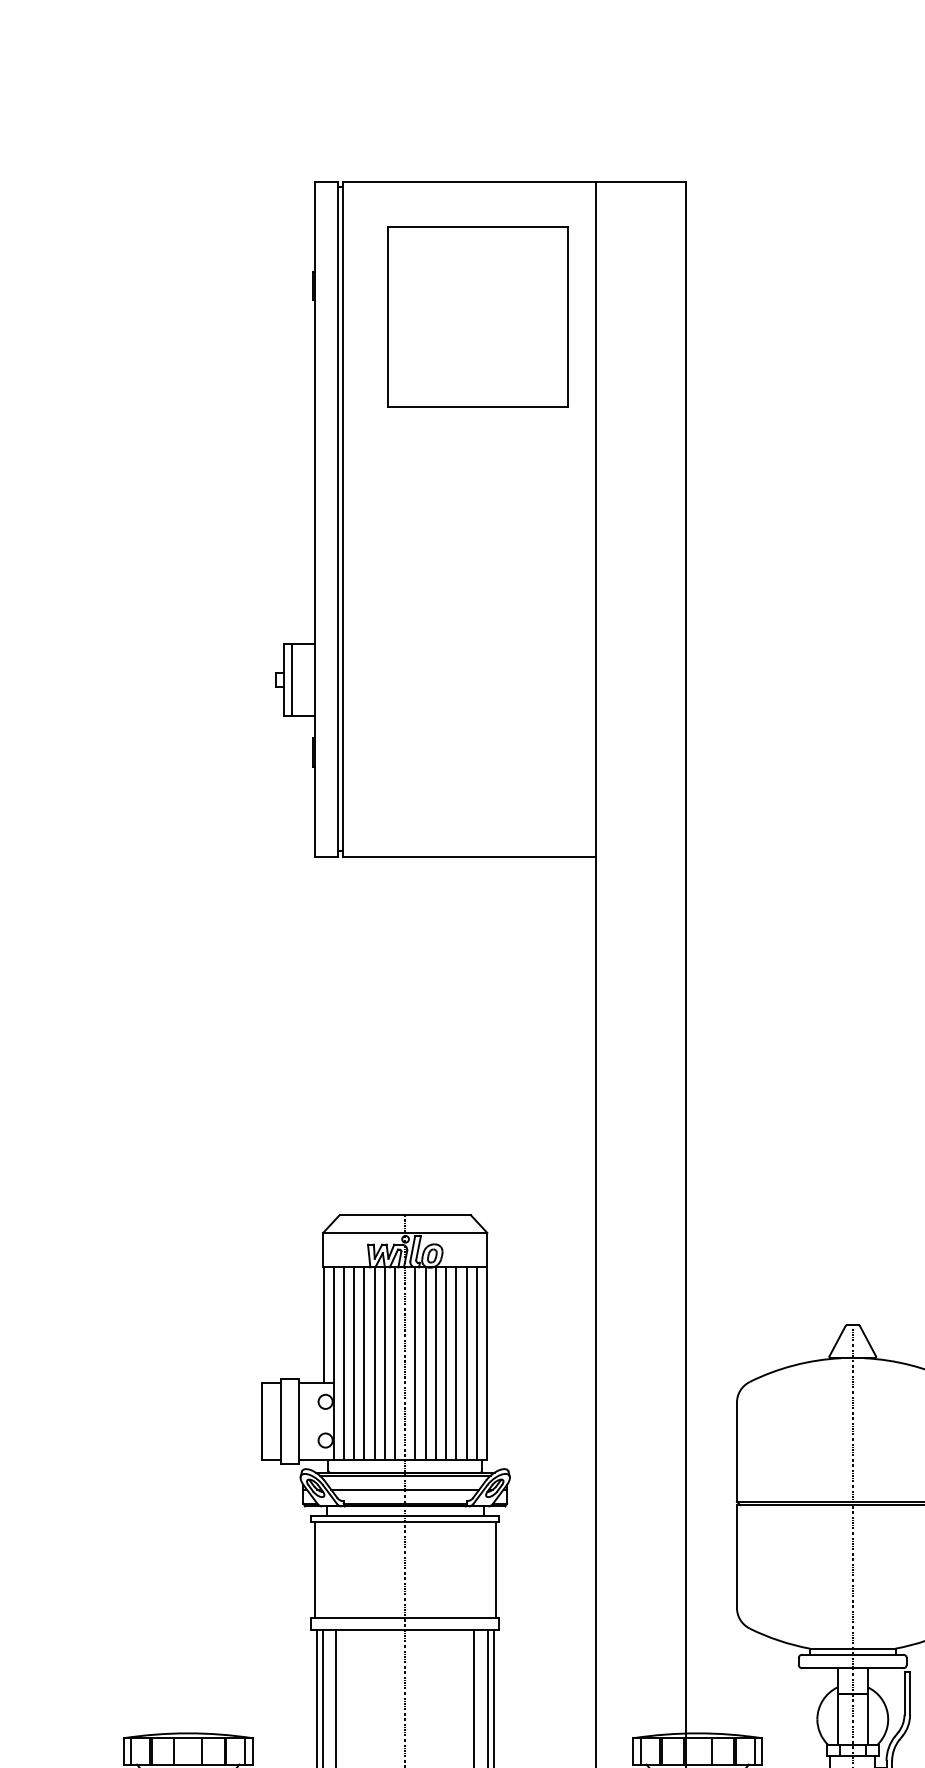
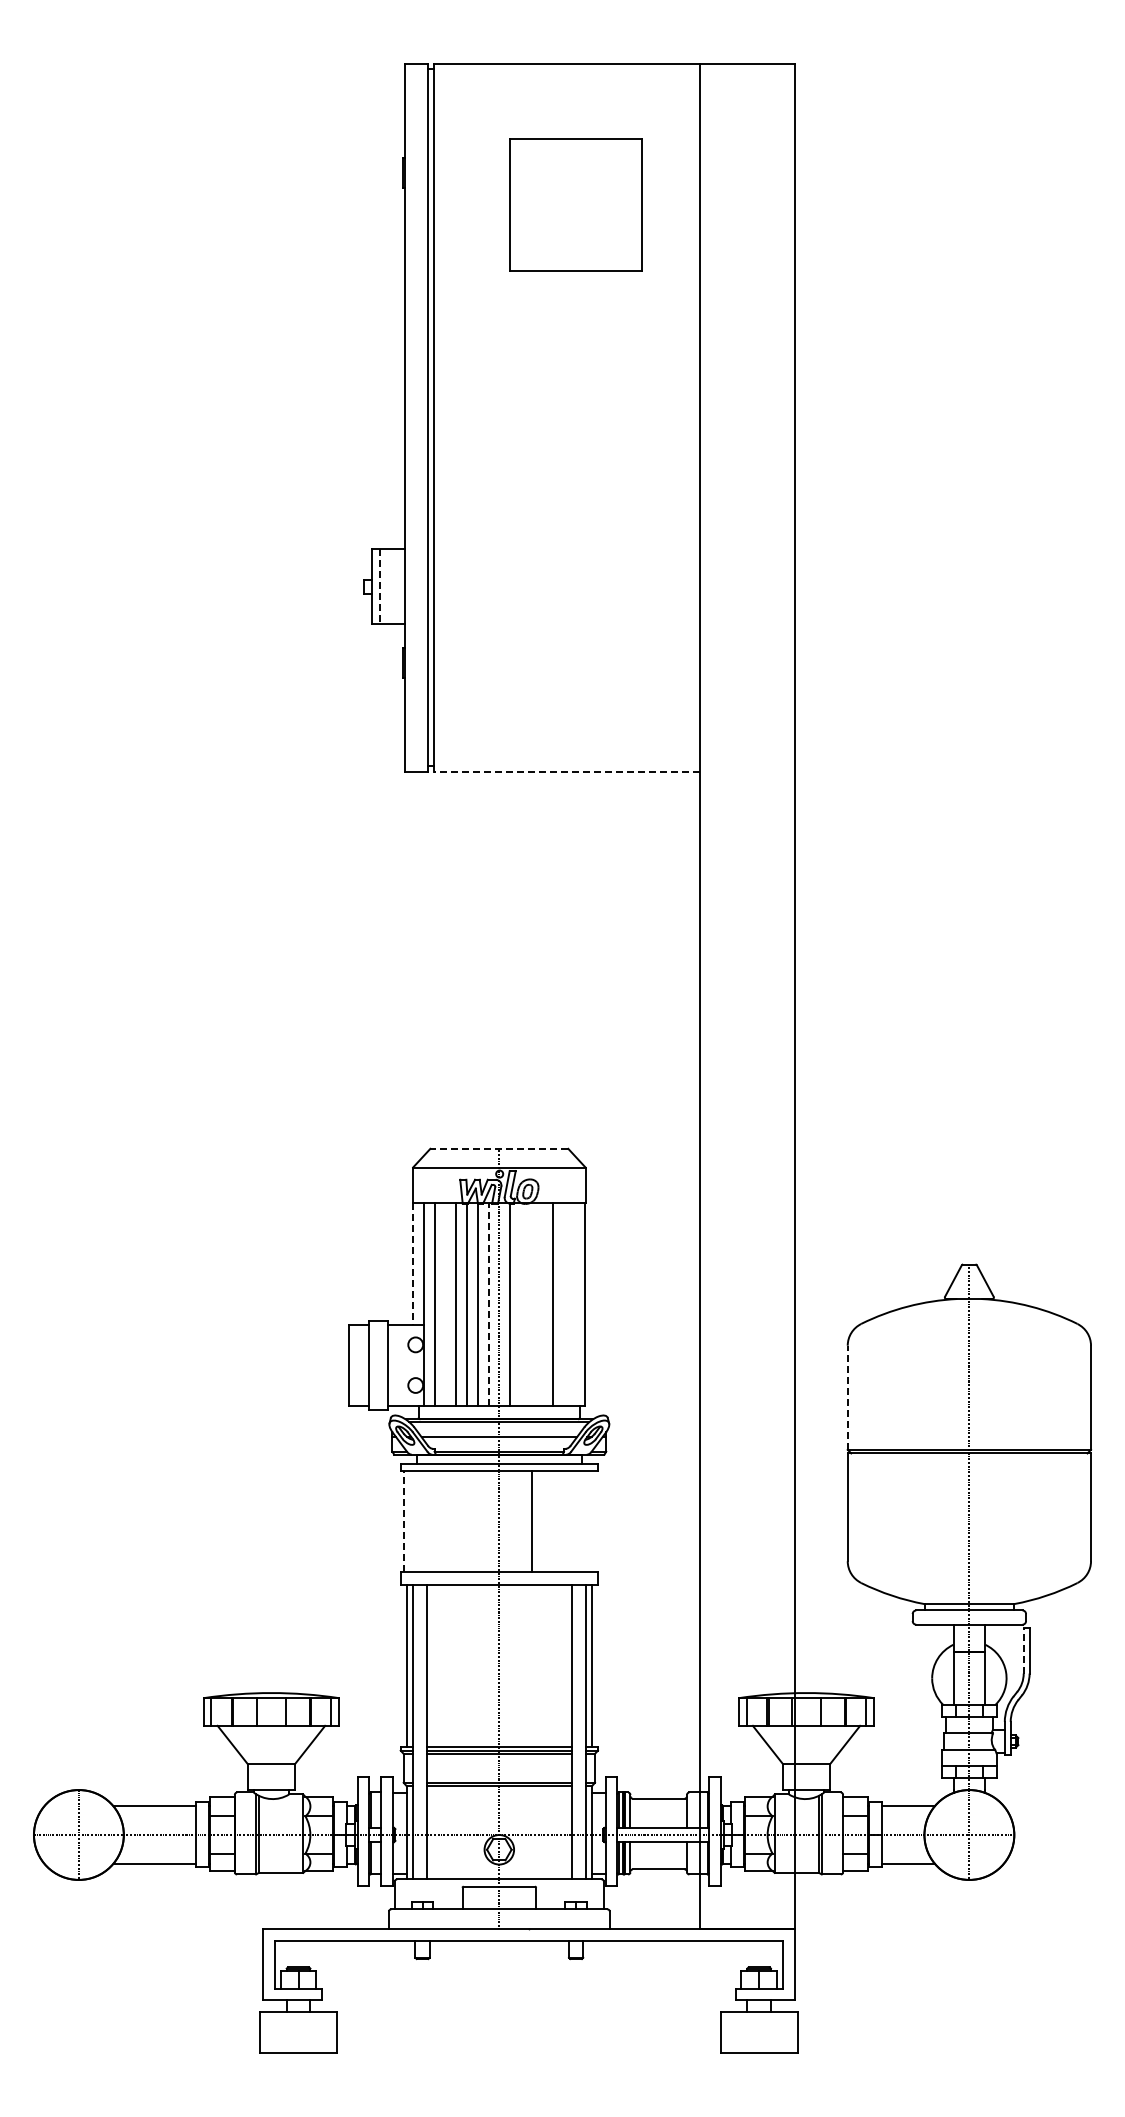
part: (478, 317) -> (576, 205), size x0.7
line: (292, 679) -> (380, 586), solid -> dashed
line: (470, 856) -> (567, 772), solid -> dashed
line: (405, 1214) -> (499, 1148), solid -> dashed
line: (323, 1324) -> (413, 1263), solid -> dashed
line: (353, 1362) -> (445, 1303), removed
line: (394, 1362) -> (488, 1303), solid -> dashed
line: (425, 1362) -> (520, 1303), removed
line: (435, 1362) -> (531, 1303), removed
line: (446, 1362) -> (542, 1303), removed
line: (466, 1362) -> (563, 1303), removed
line: (476, 1362) -> (574, 1303), removed
line: (736, 1451) -> (847, 1397), solid -> dashed
line: (314, 1569) -> (404, 1520), solid -> dashed
line: (495, 1569) -> (531, 1520), moved
line: (904, 1692) -> (1023, 1650), solid -> dashed

